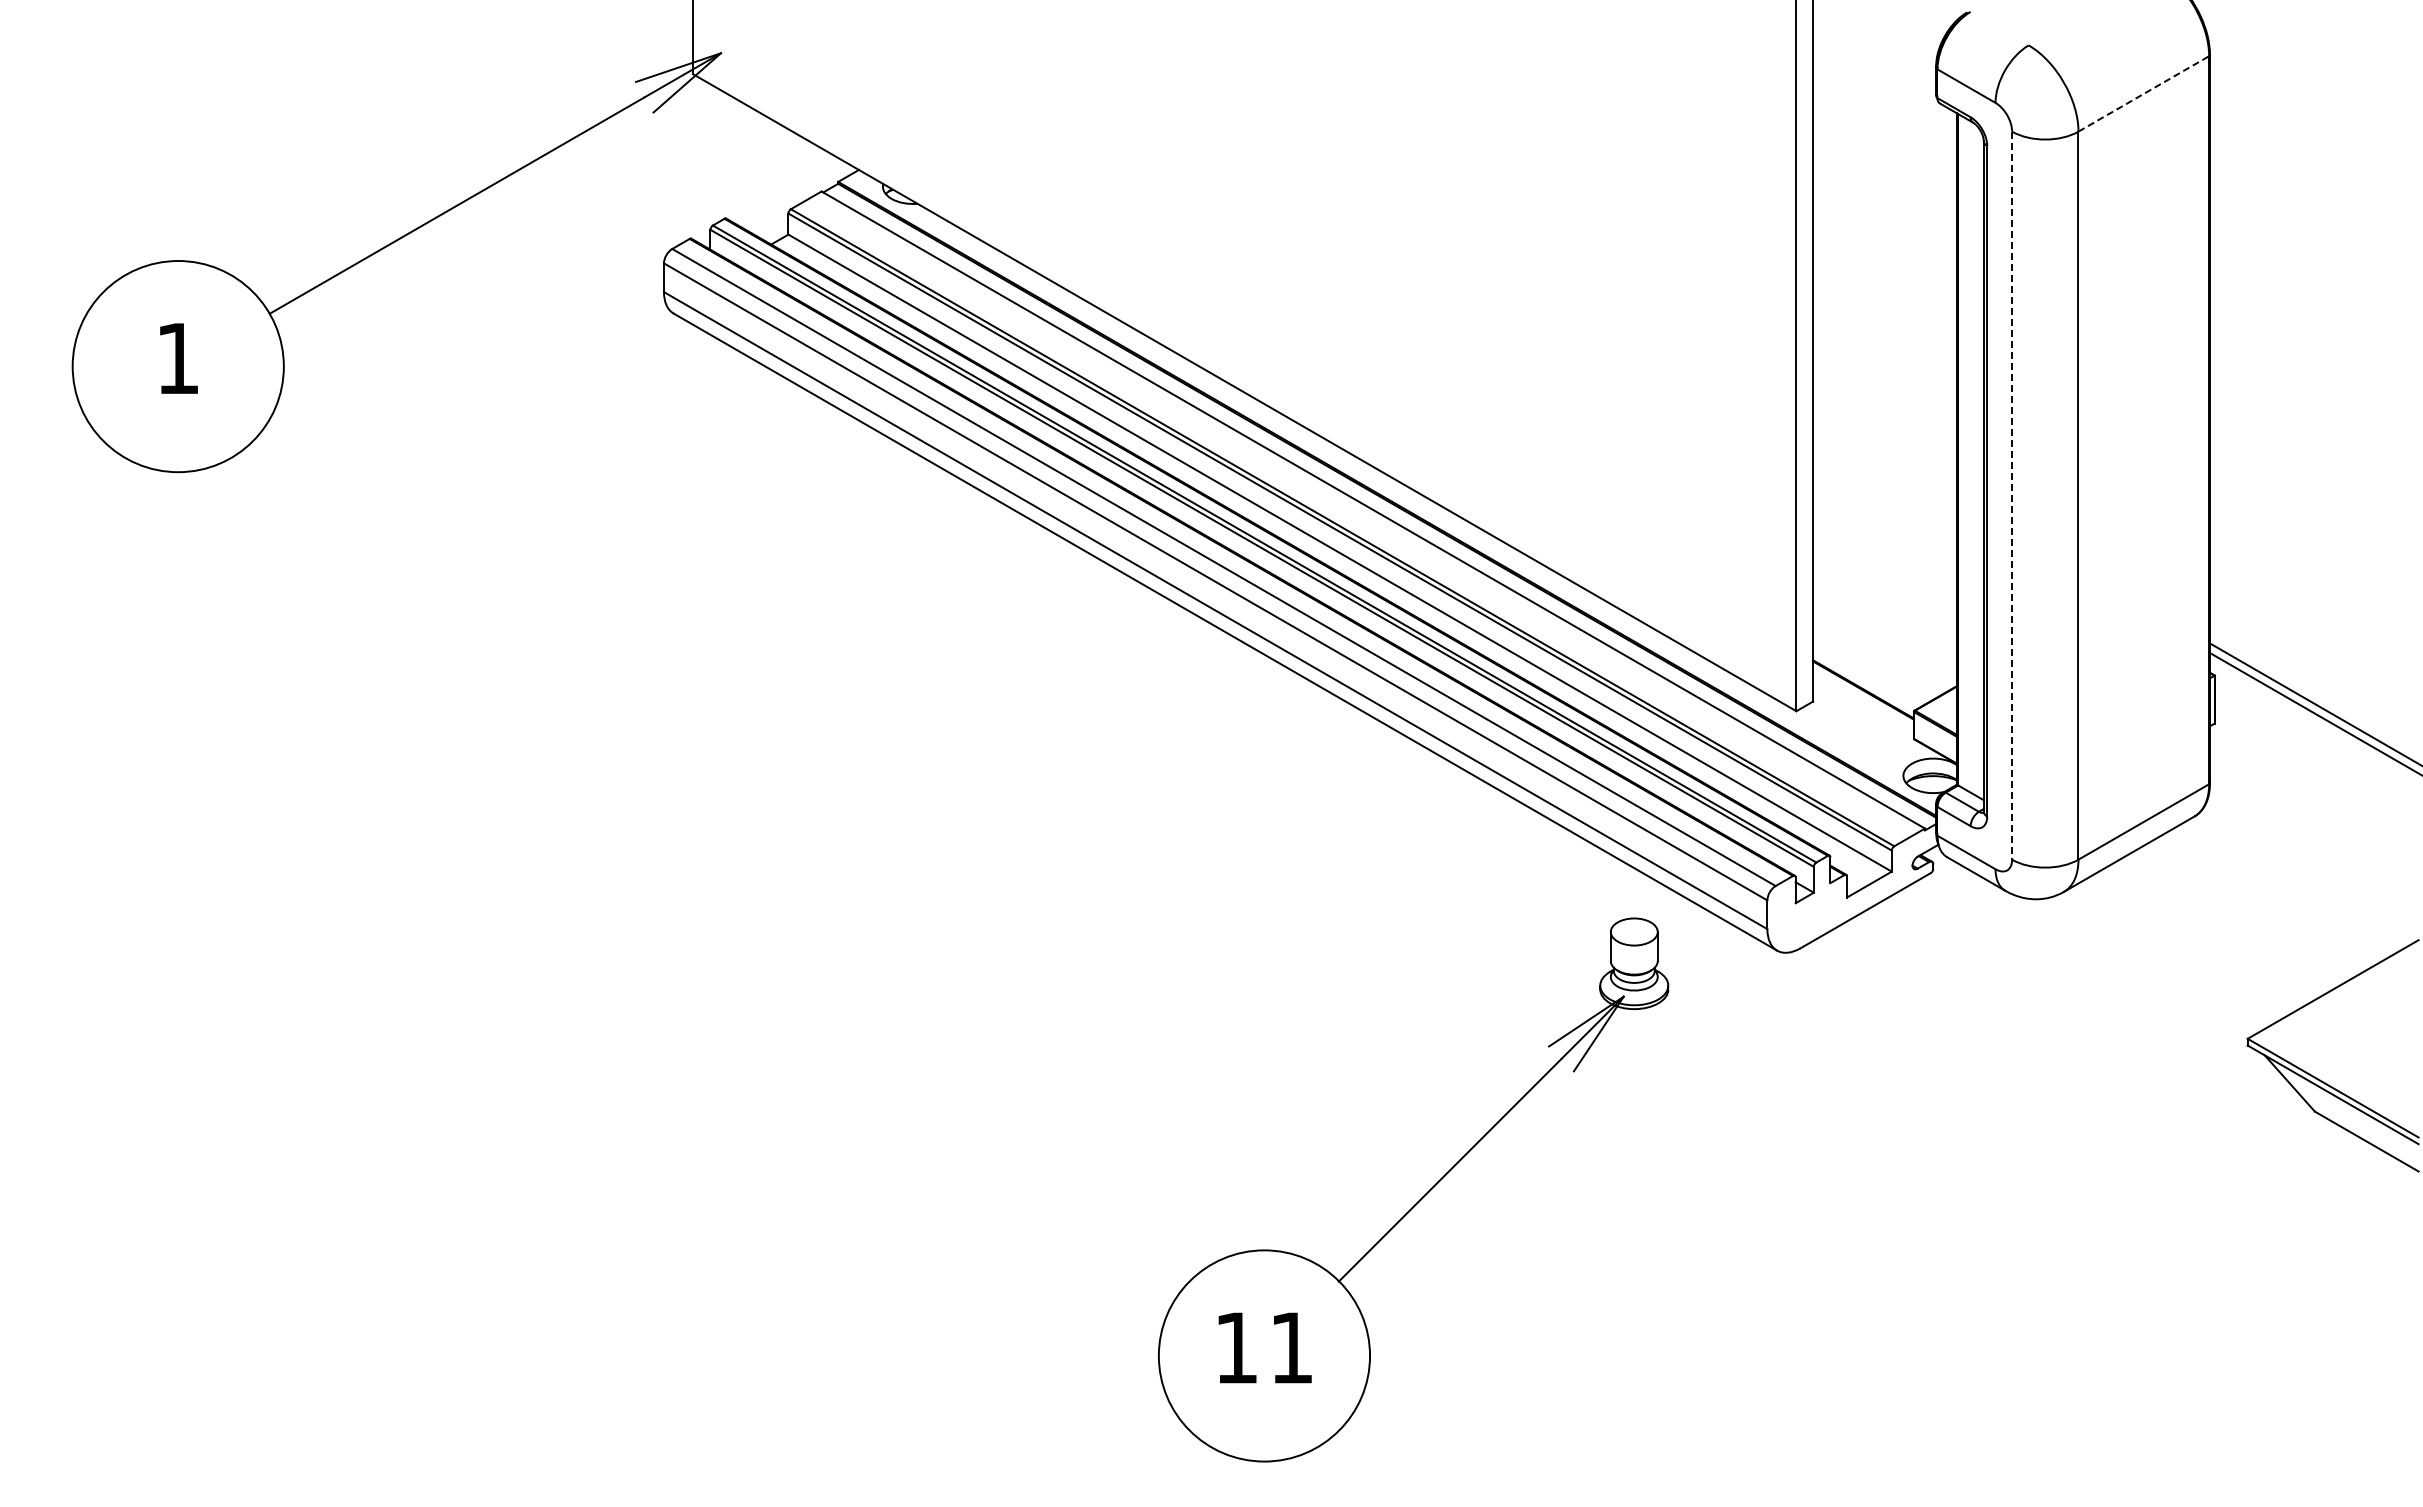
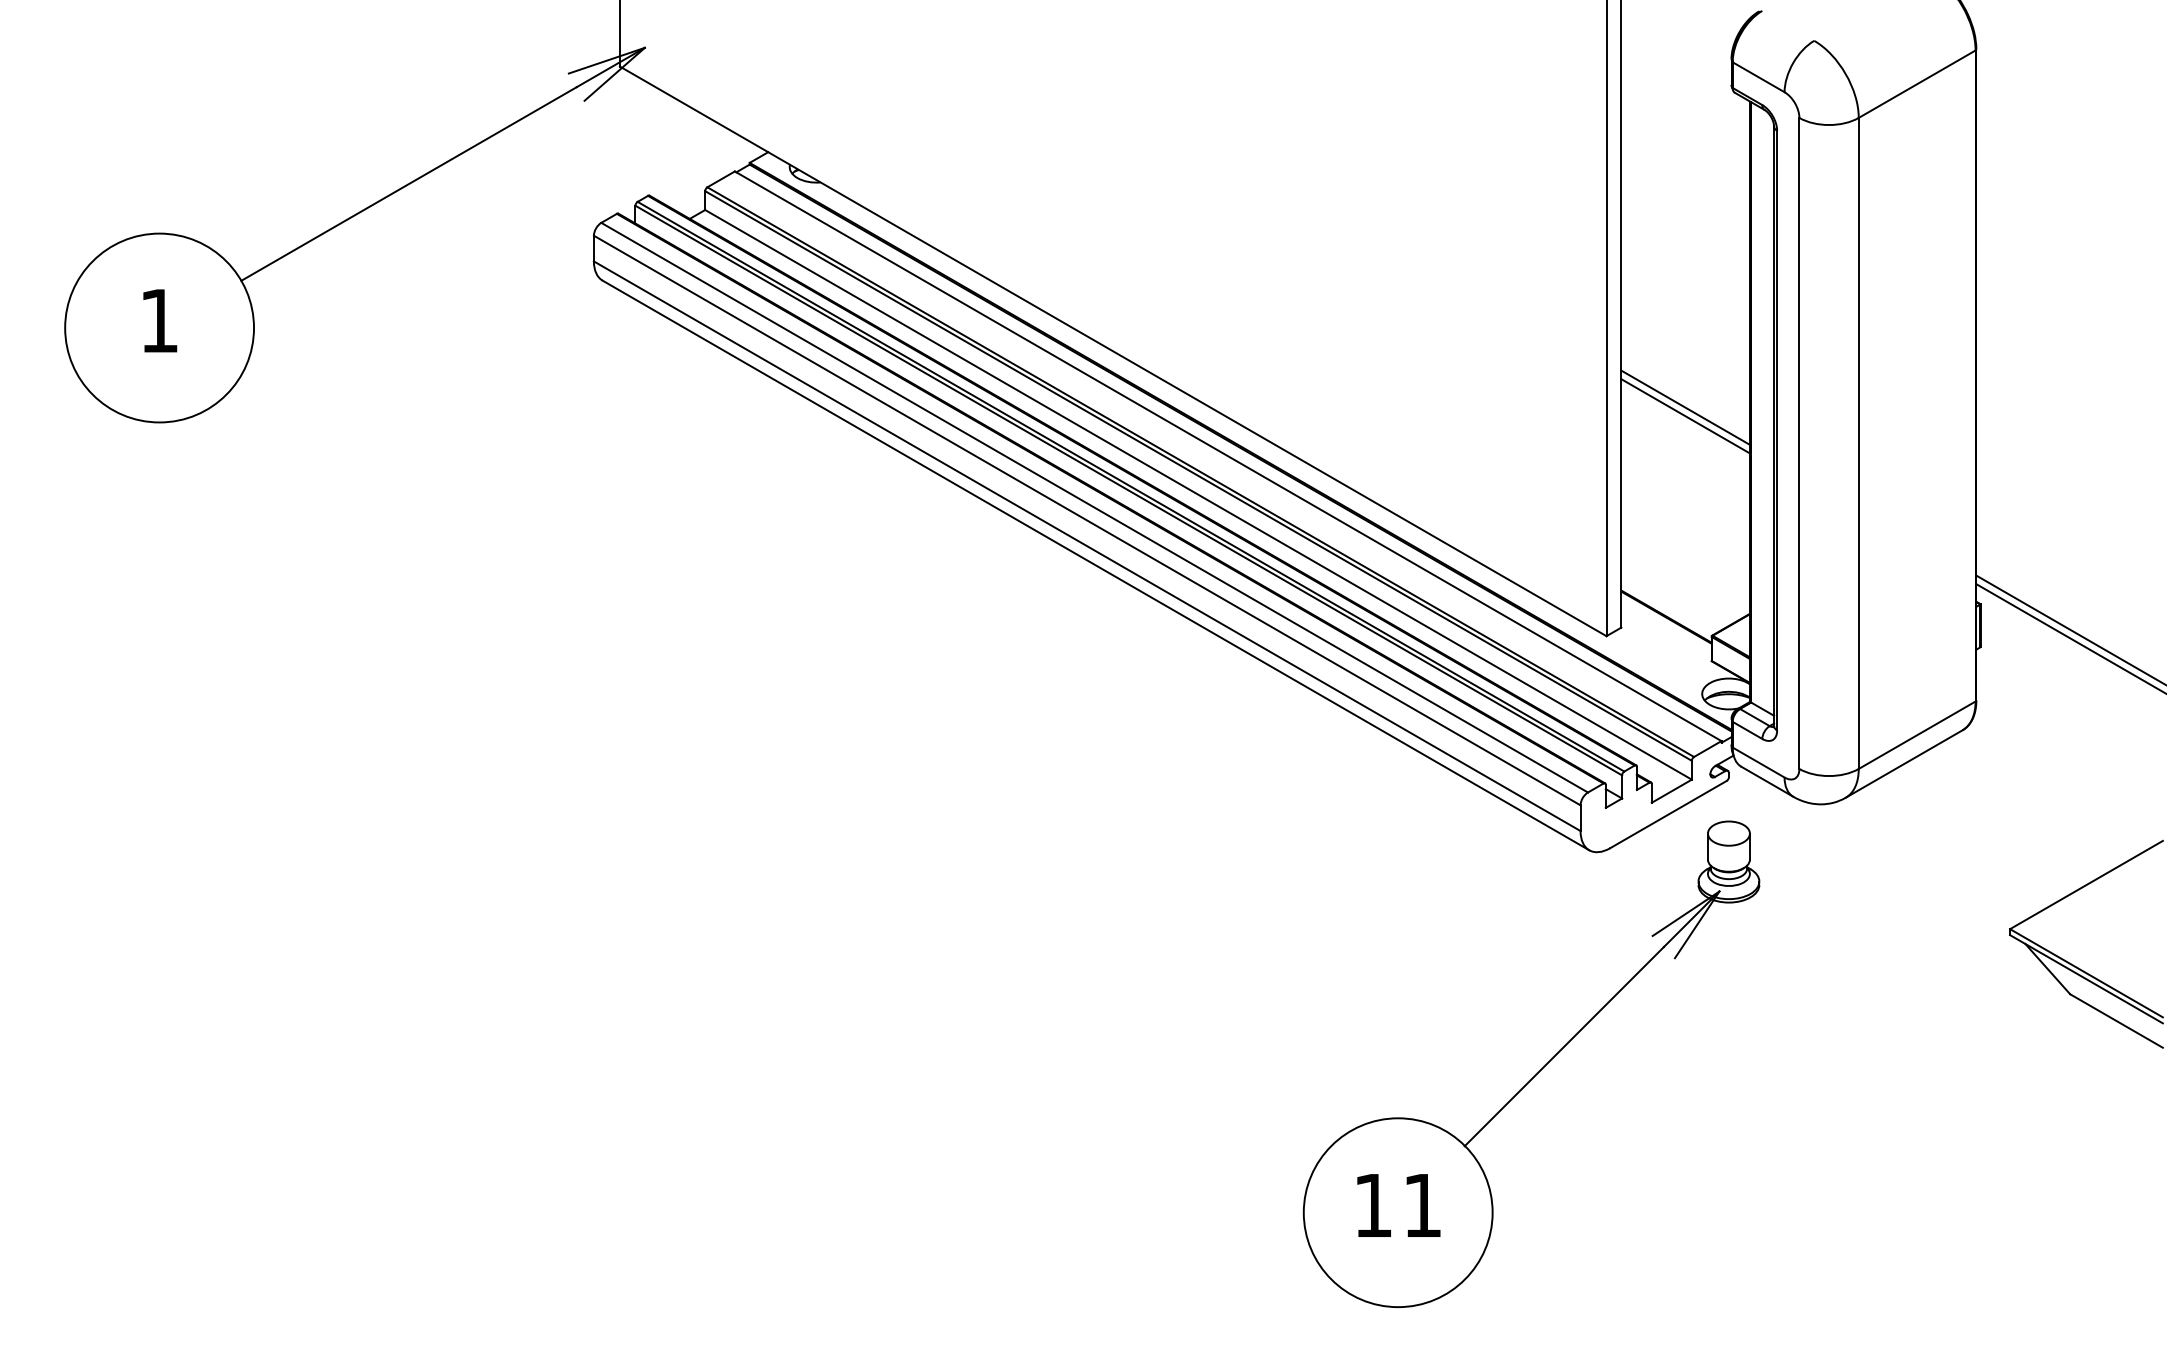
line: (2144, 93) -> (1917, 83), dashed -> solid
line: (1884, 455) -> (1685, 407), added
line: (1884, 464) -> (1685, 415), added
line: (2012, 496) -> (1799, 444), dashed -> solid
part: (1421, 1197) -> (1538, 1071), moved

